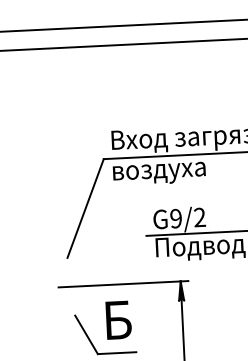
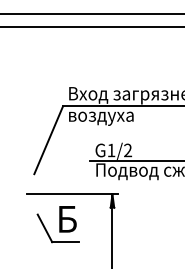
text: (176, 218) -> (111, 150), G9/2 -> G1/2

